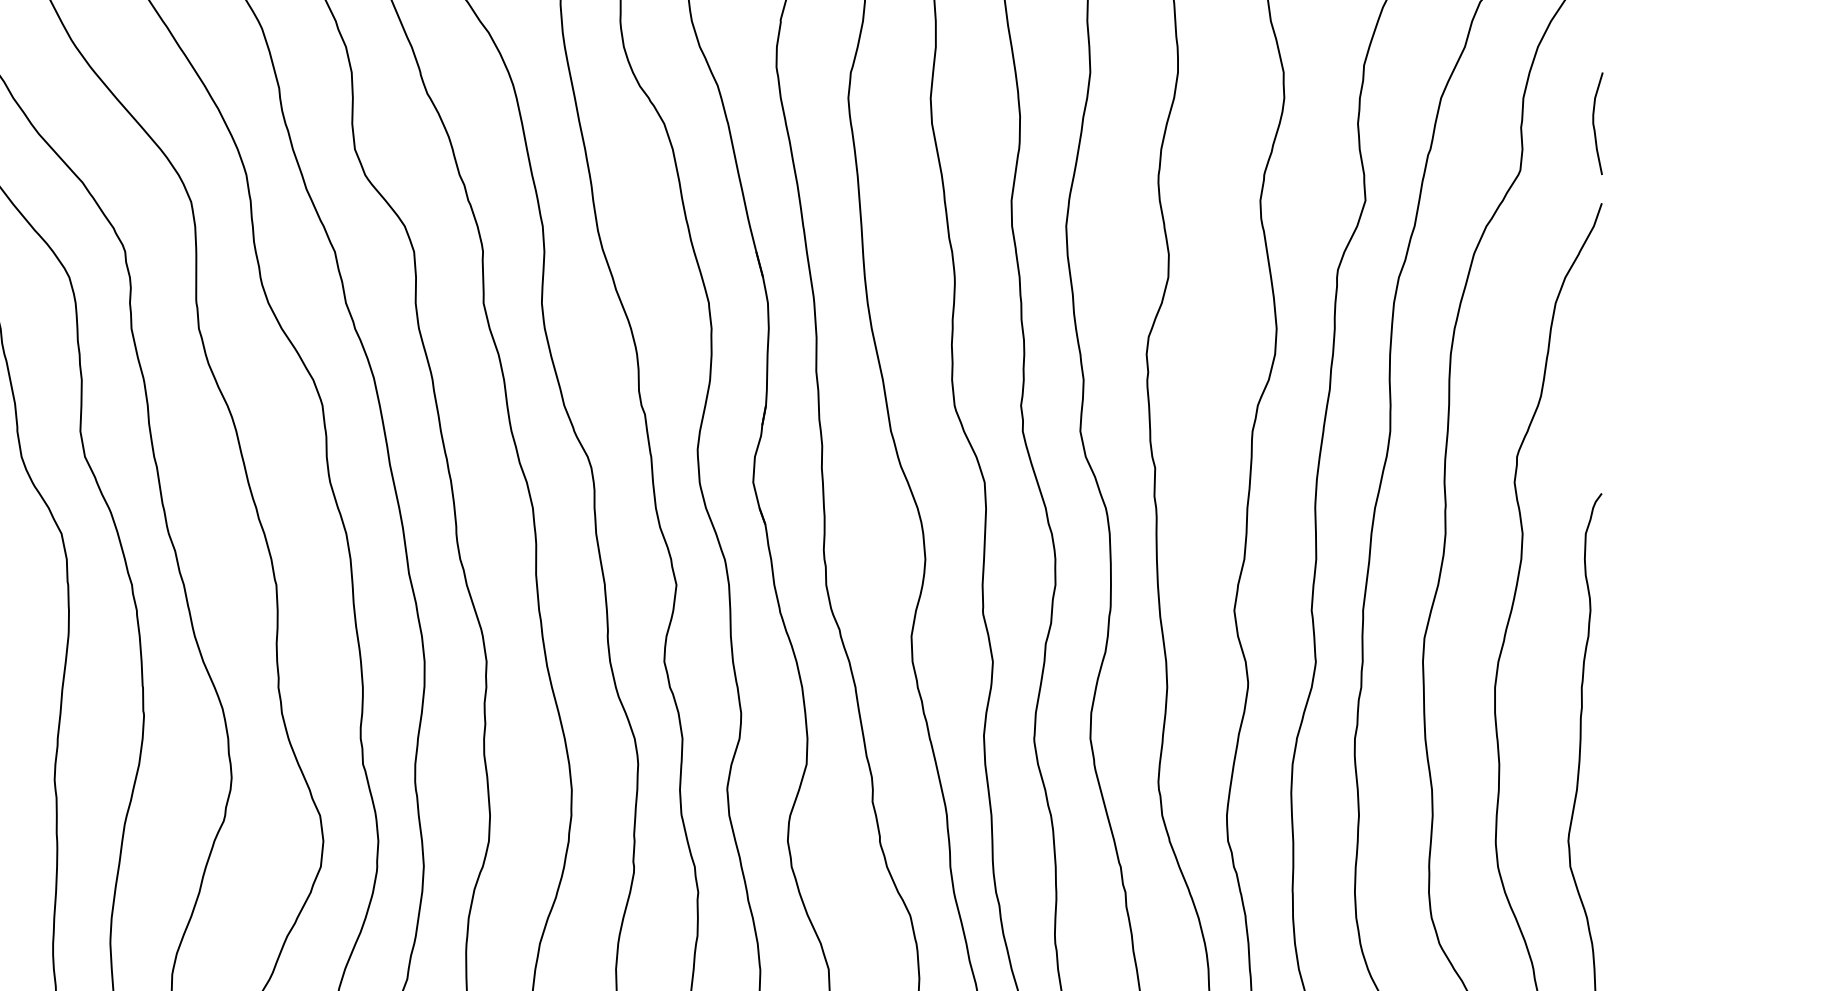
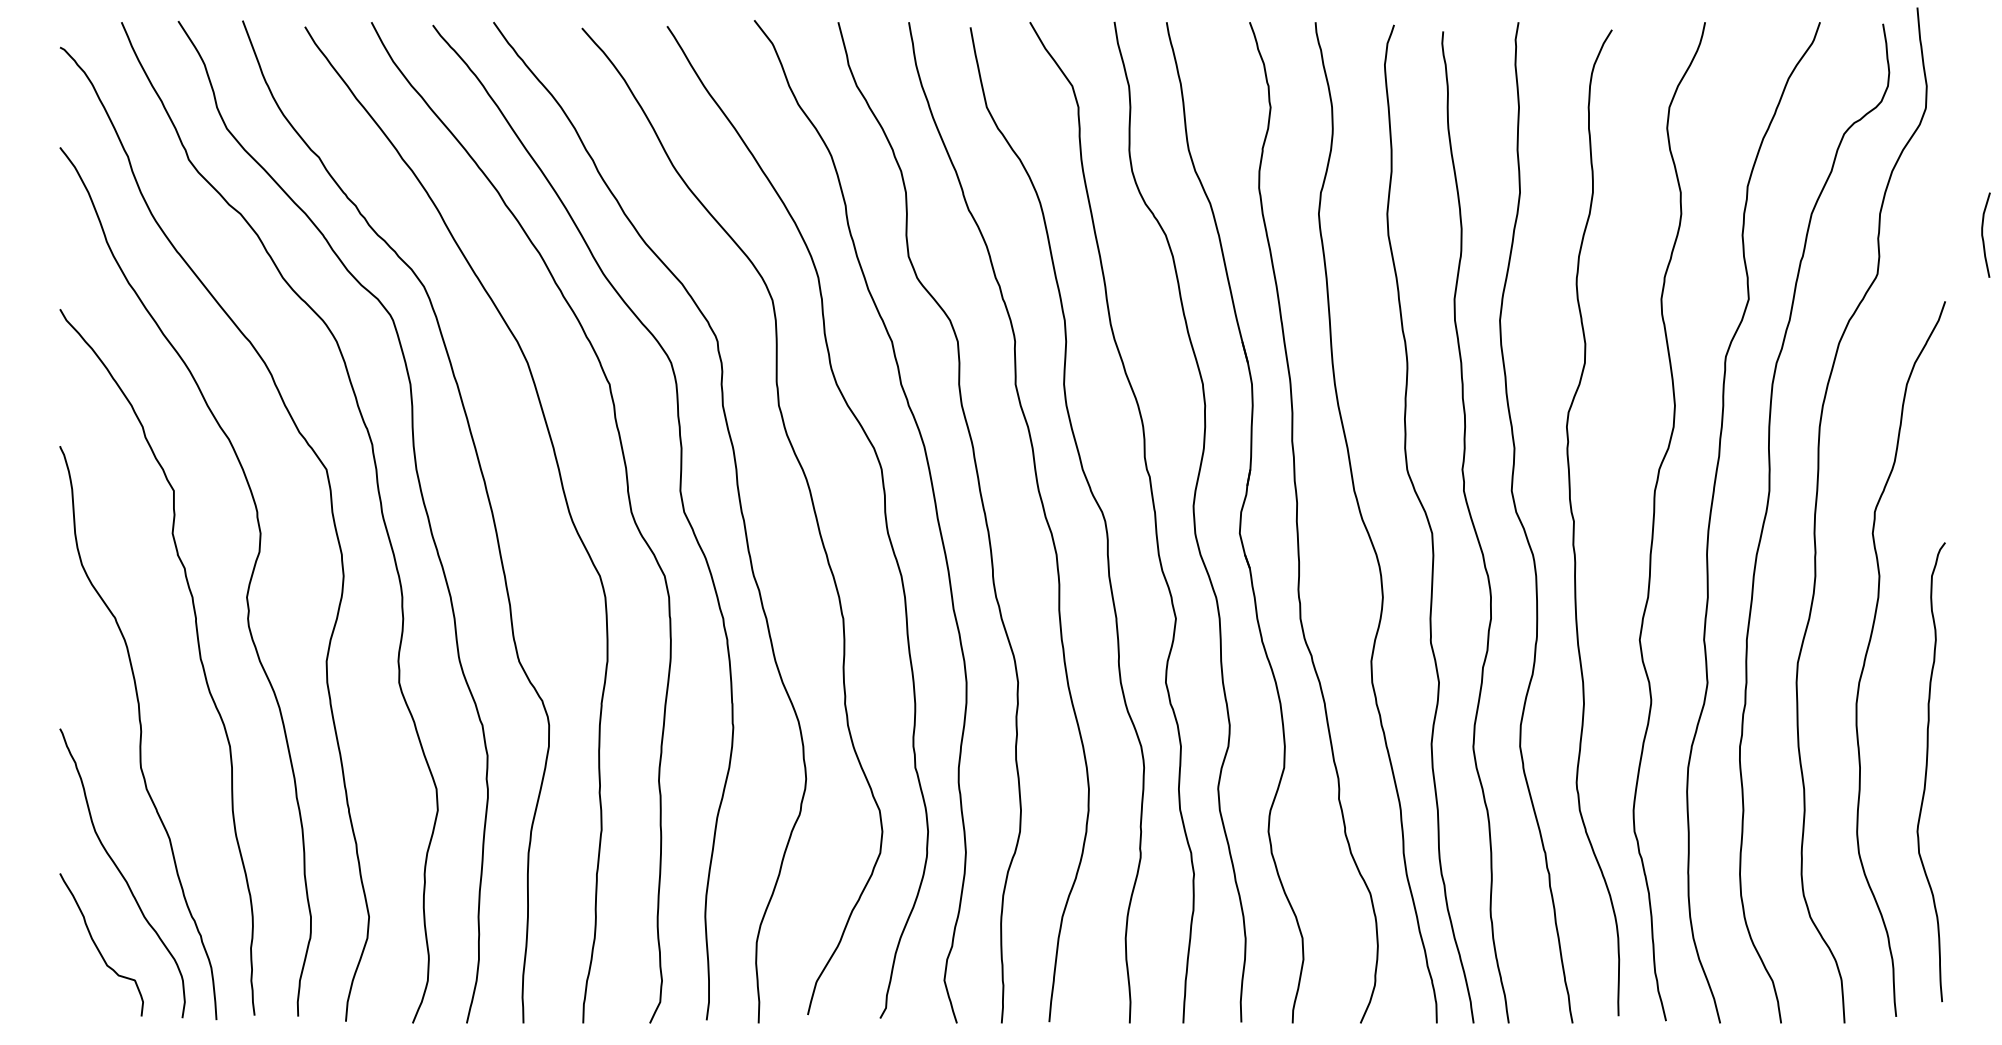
curve: (1594, 122) -> (1983, 234), moved

